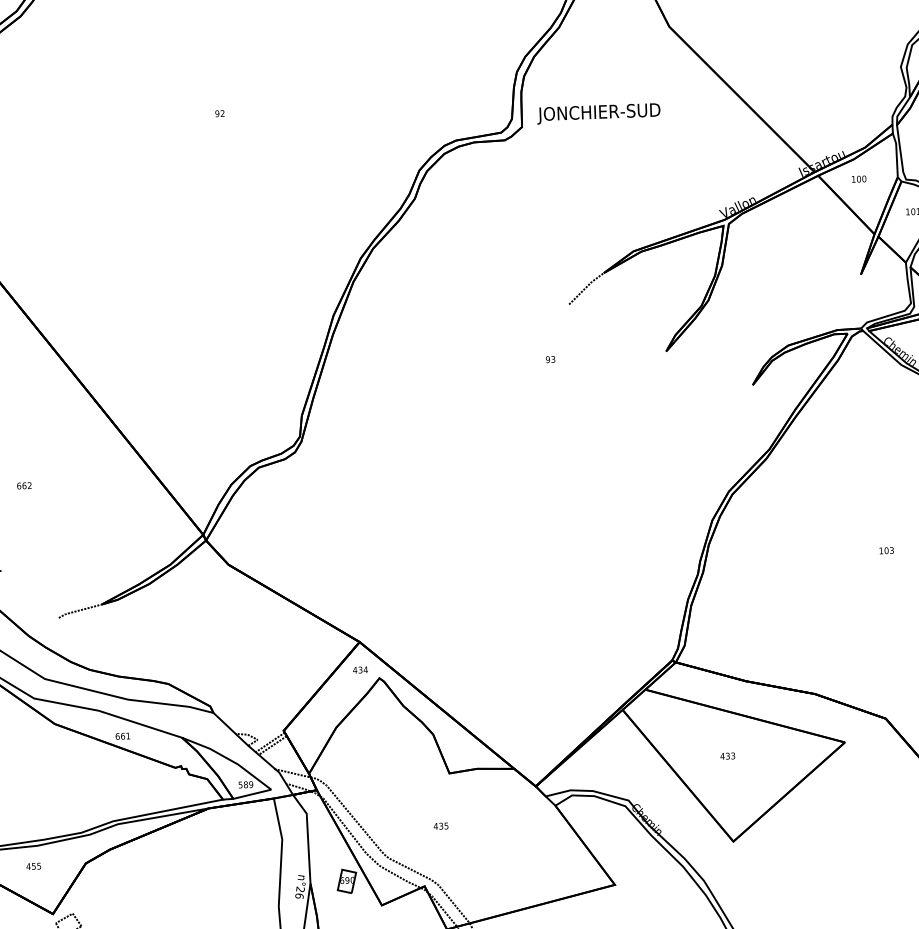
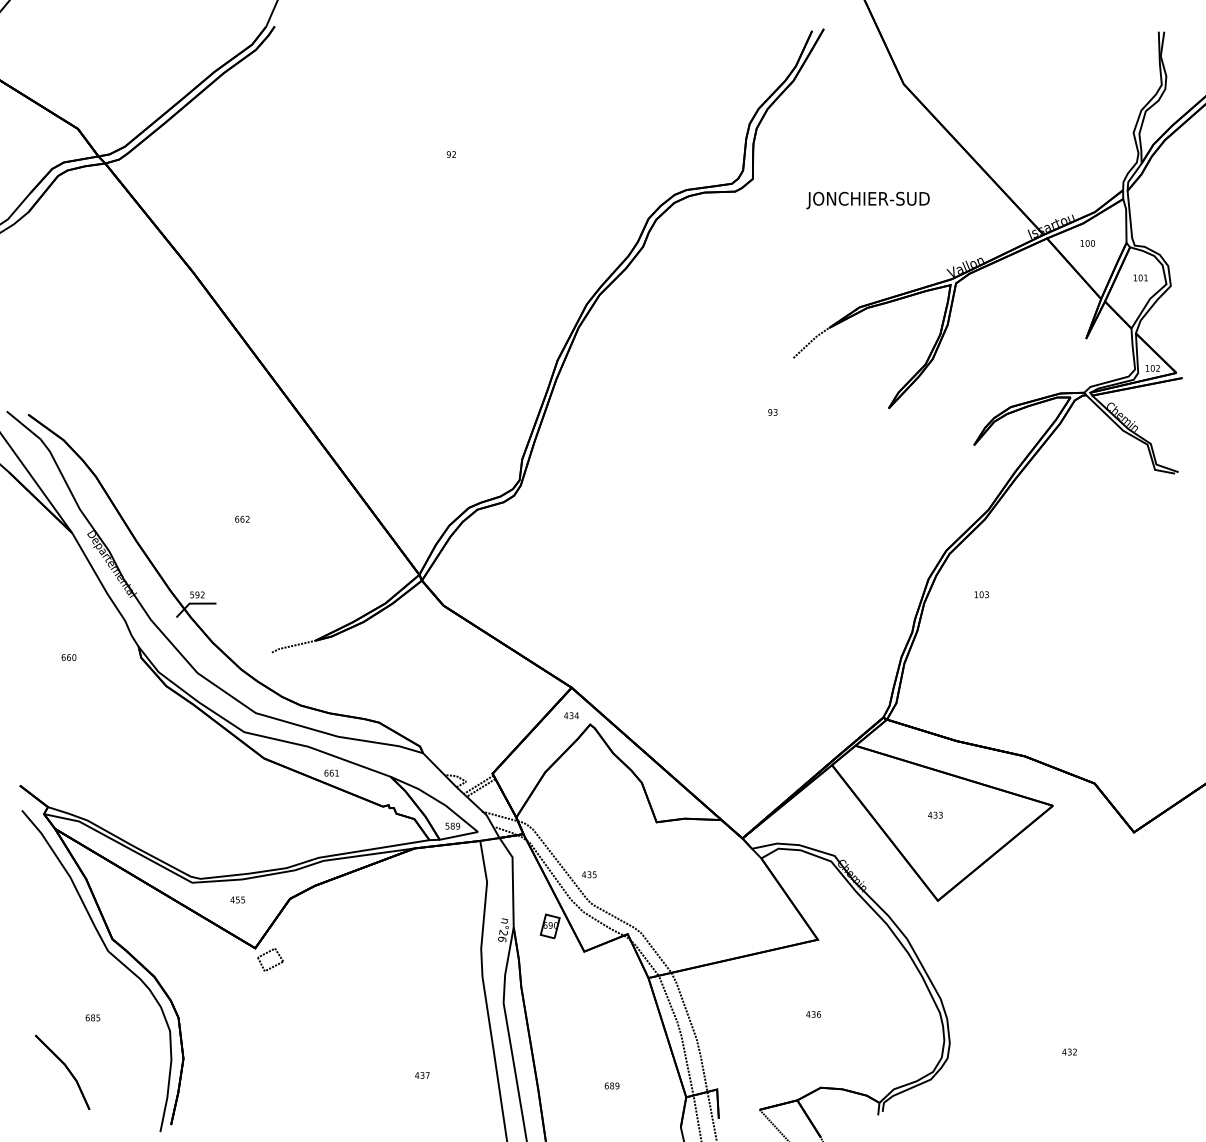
text: (598, 113) -> (867, 200), moved
text: (886, 550) -> (981, 594), moved
text: (441, 825) -> (589, 874), moved

